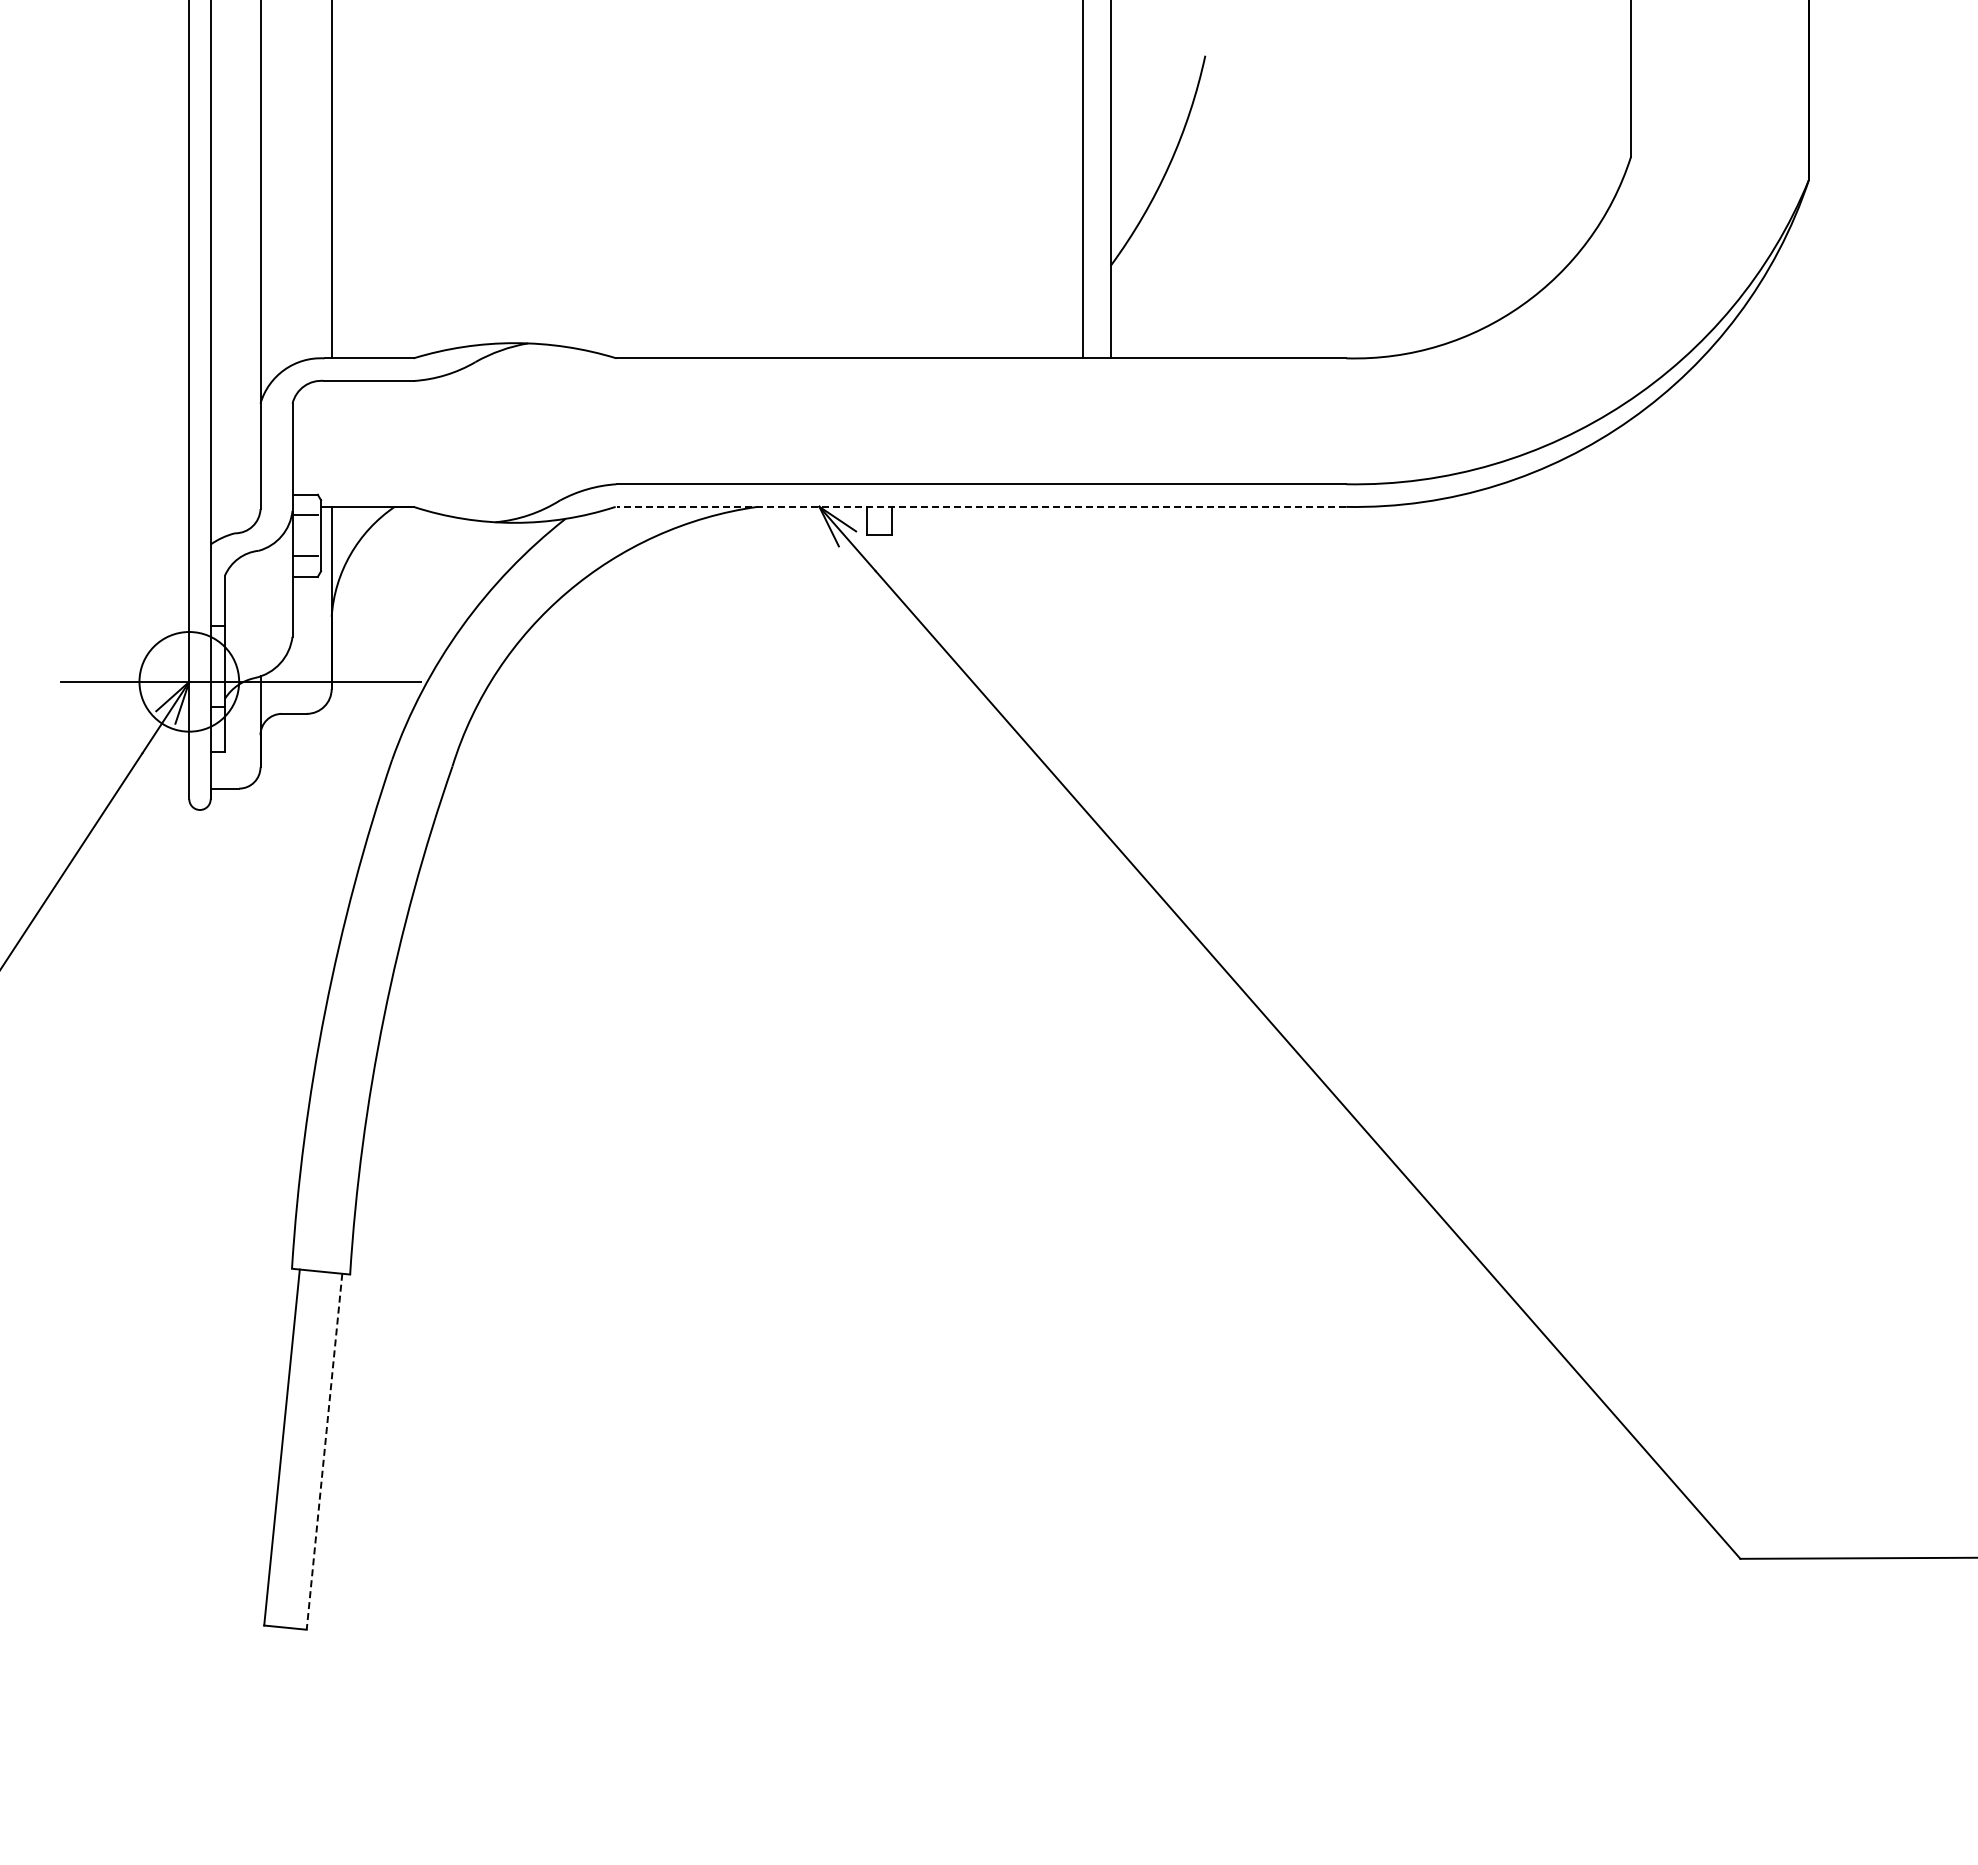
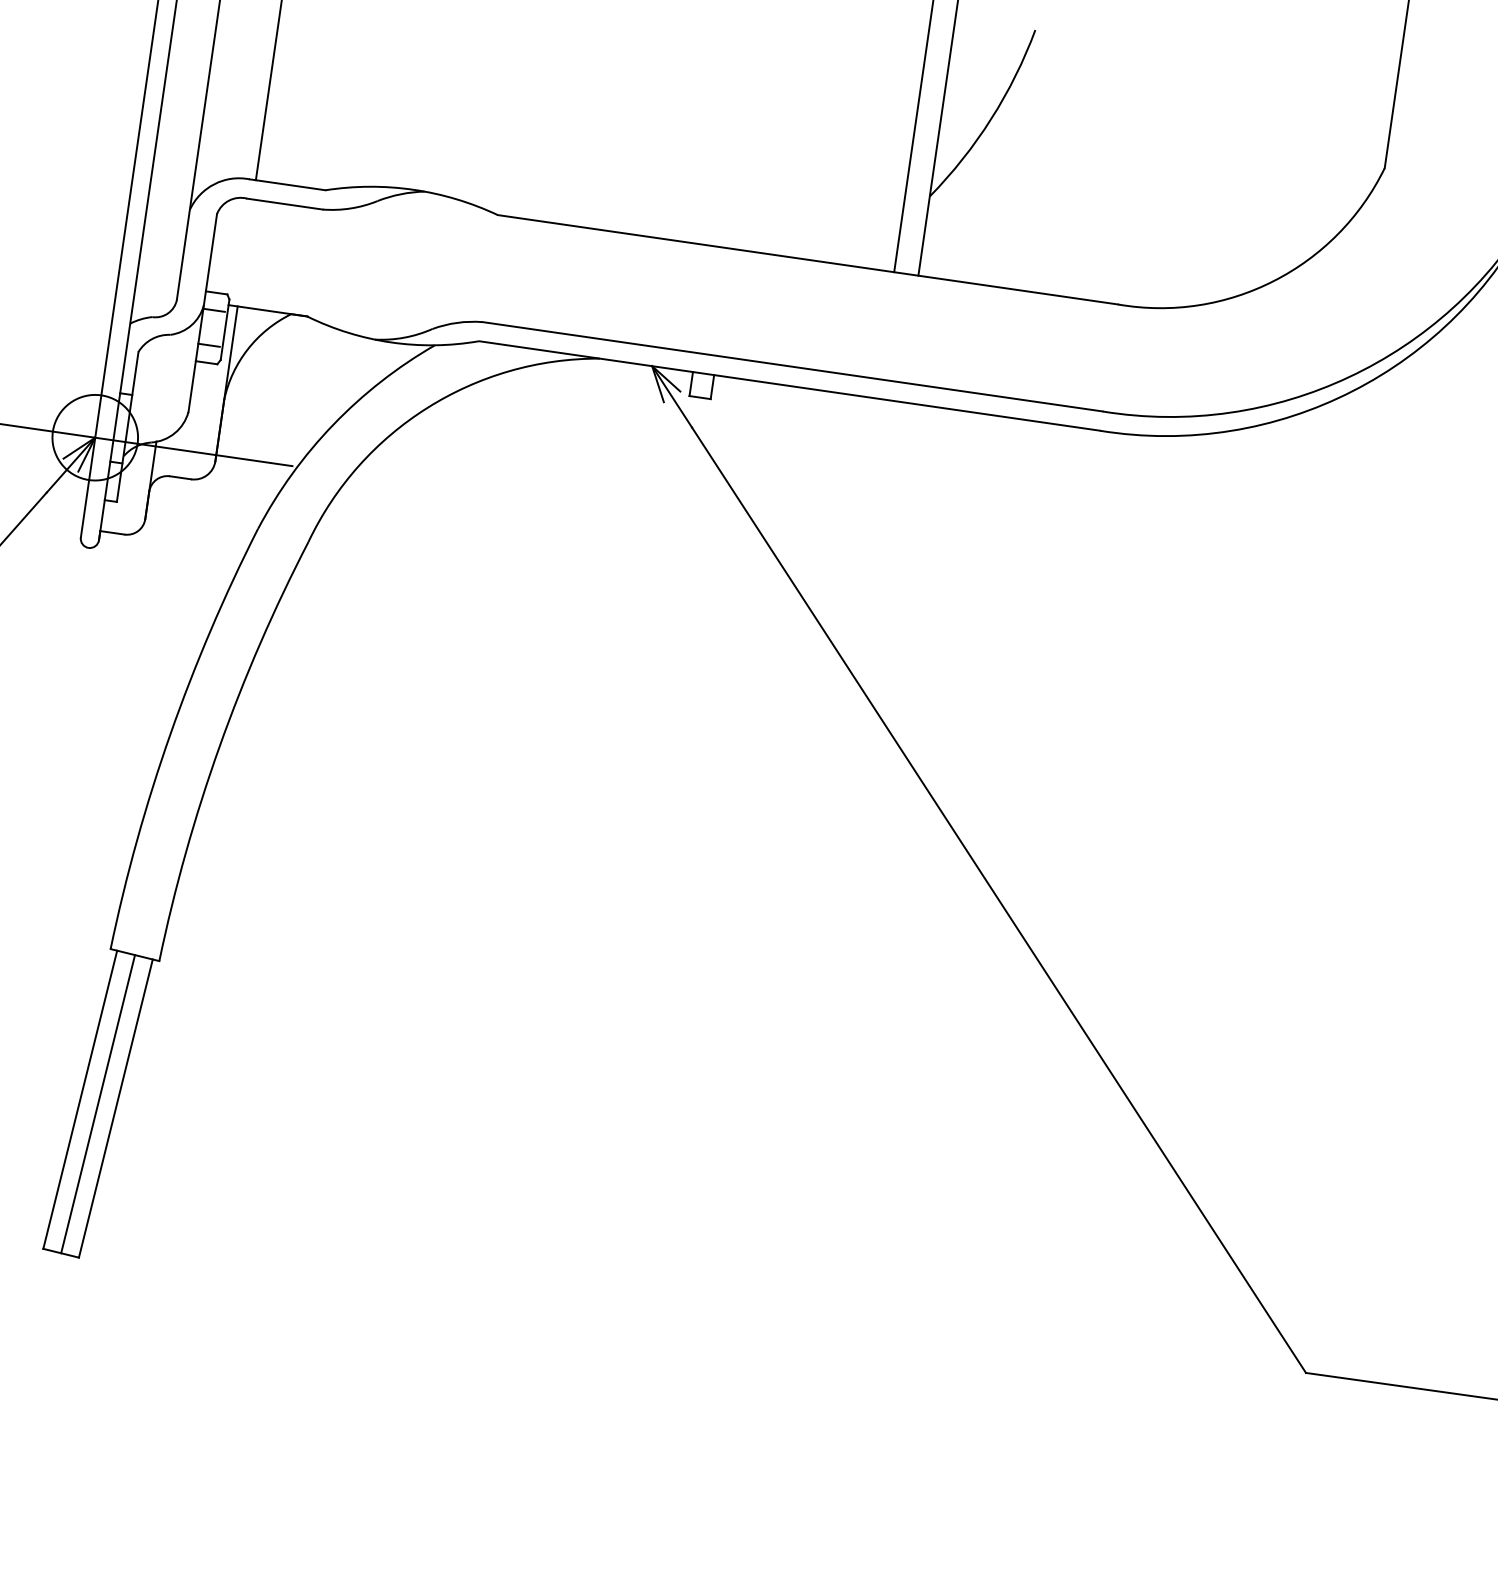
line: (981, 506) -> (789, 385), dashed -> solid
line: (303, 1449) -> (98, 1104), added
line: (324, 1451) -> (115, 1108), dashed -> solid

